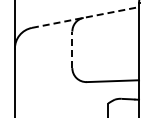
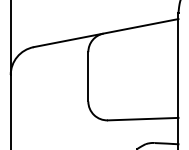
line: (85, 17) -> (106, 33), dashed -> solid
line: (72, 49) -> (88, 76), dashed -> solid

